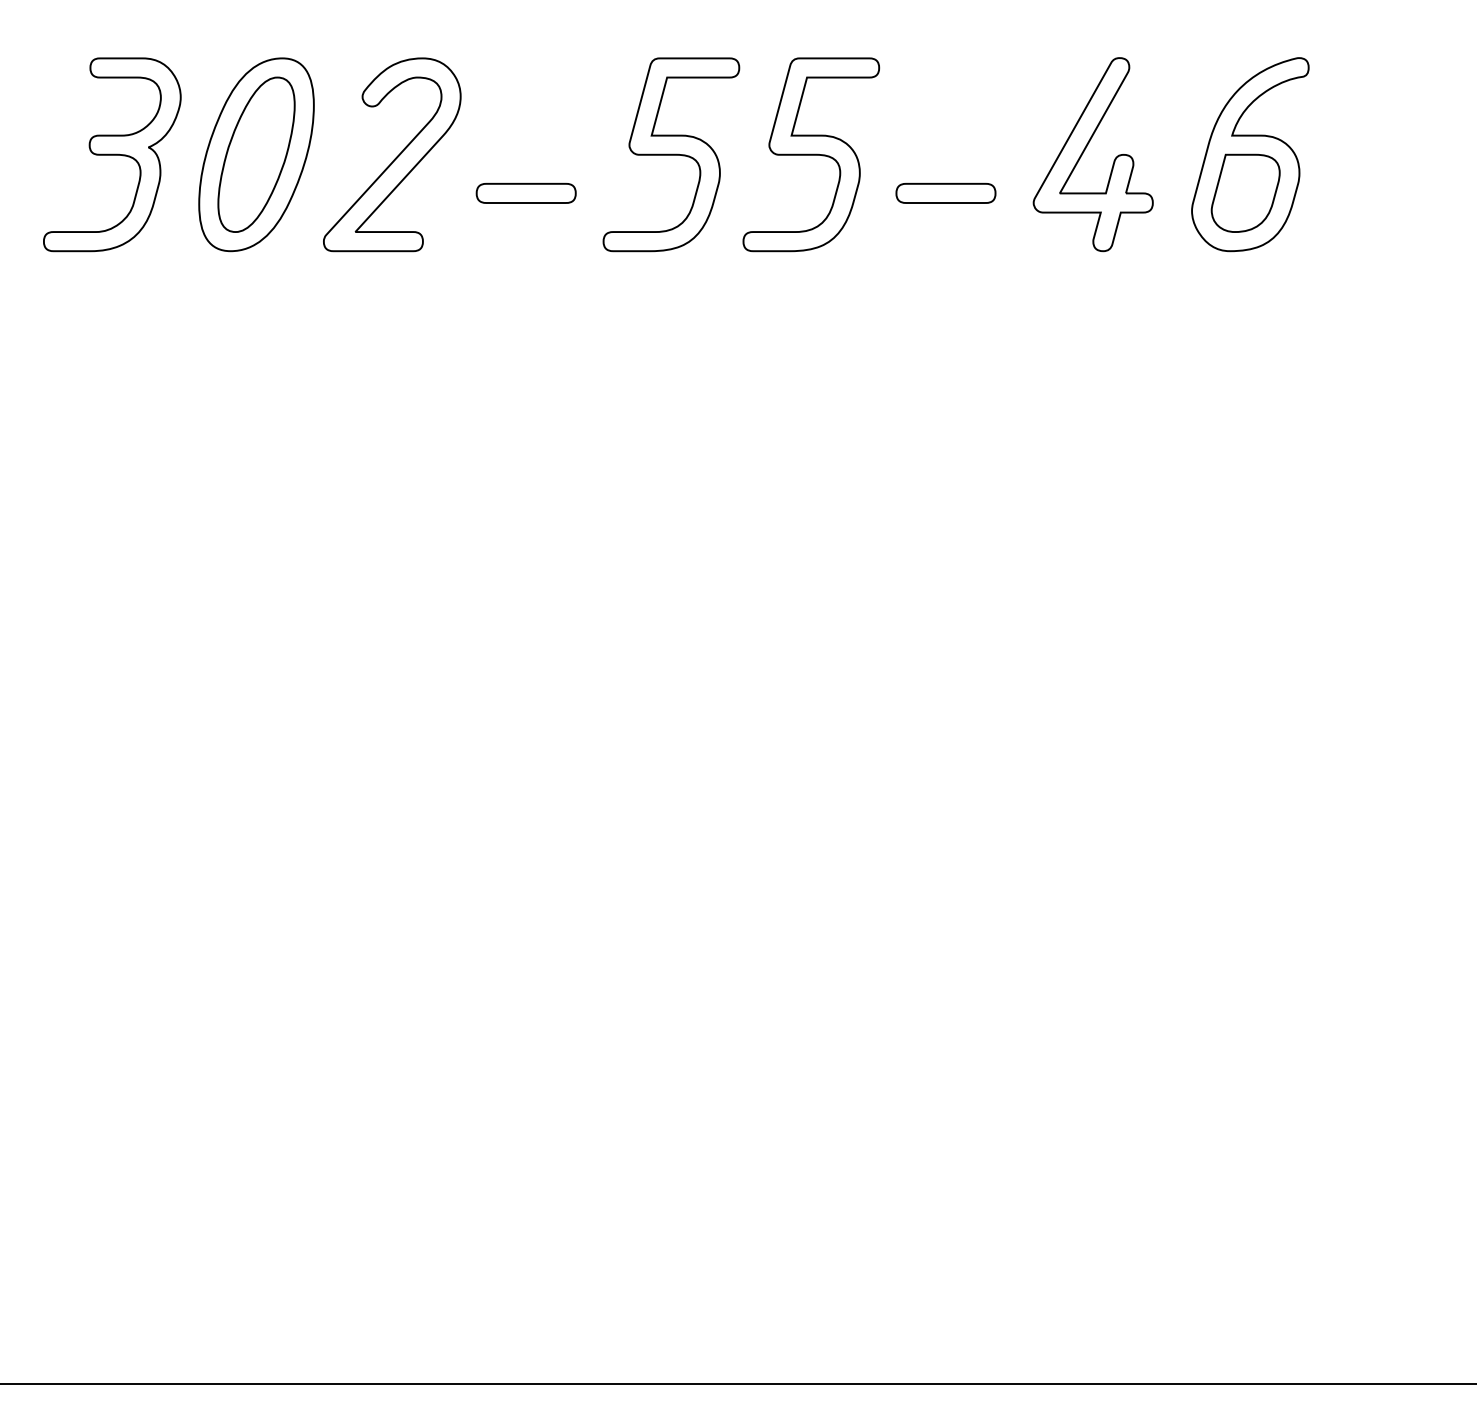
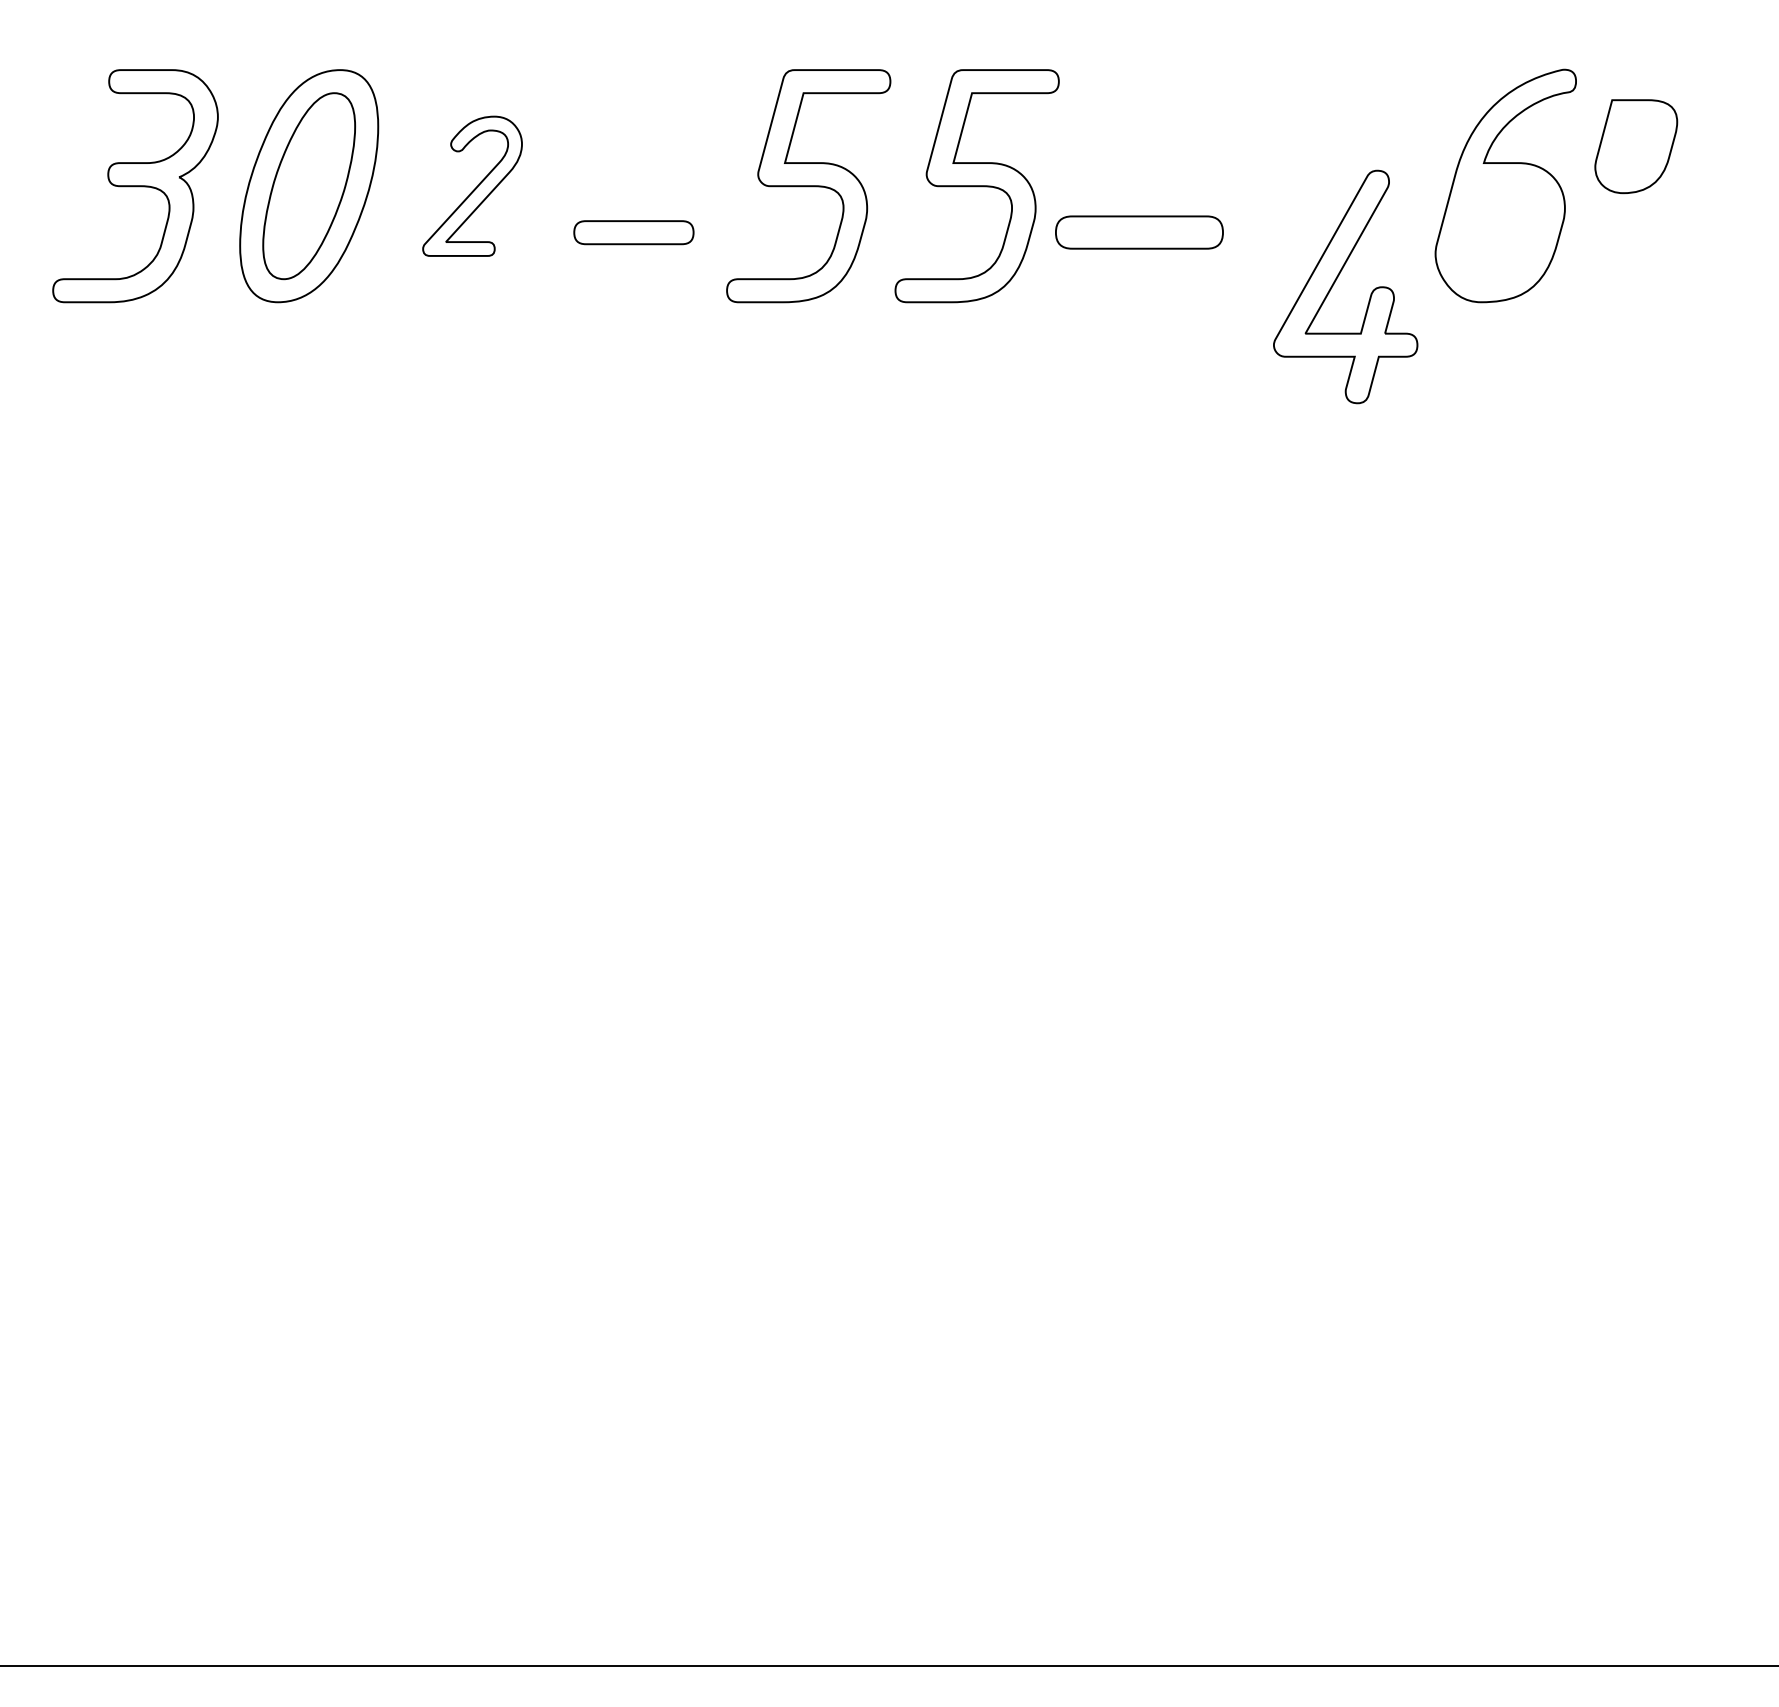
part: (1086, 148) -> (1337, 279), moved
part: (392, 155) -> (472, 186), size x0.6
part: (945, 193) -> (1138, 232), size x1.4
part: (1245, 193) -> (1636, 146), moved

